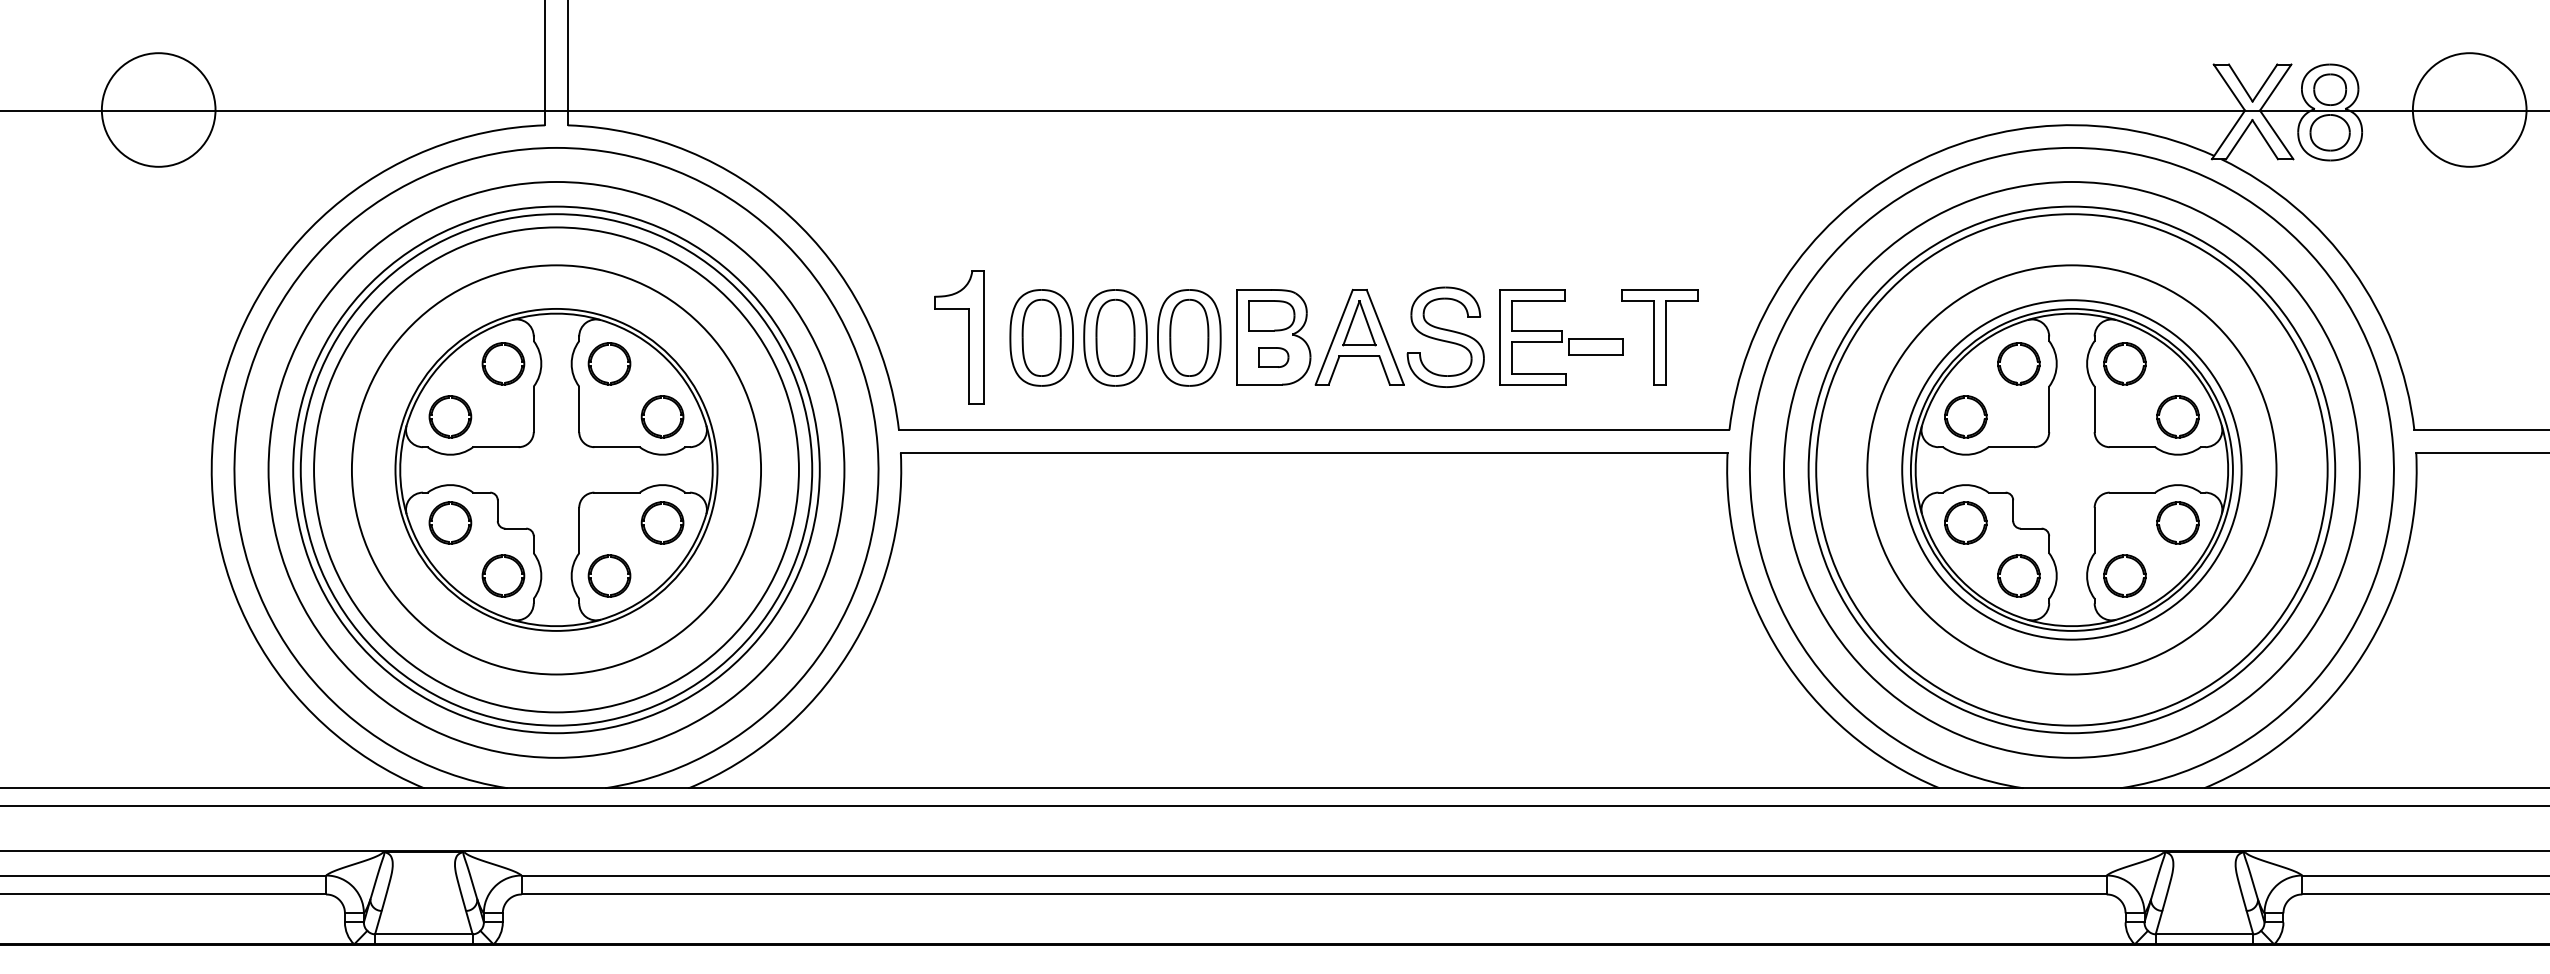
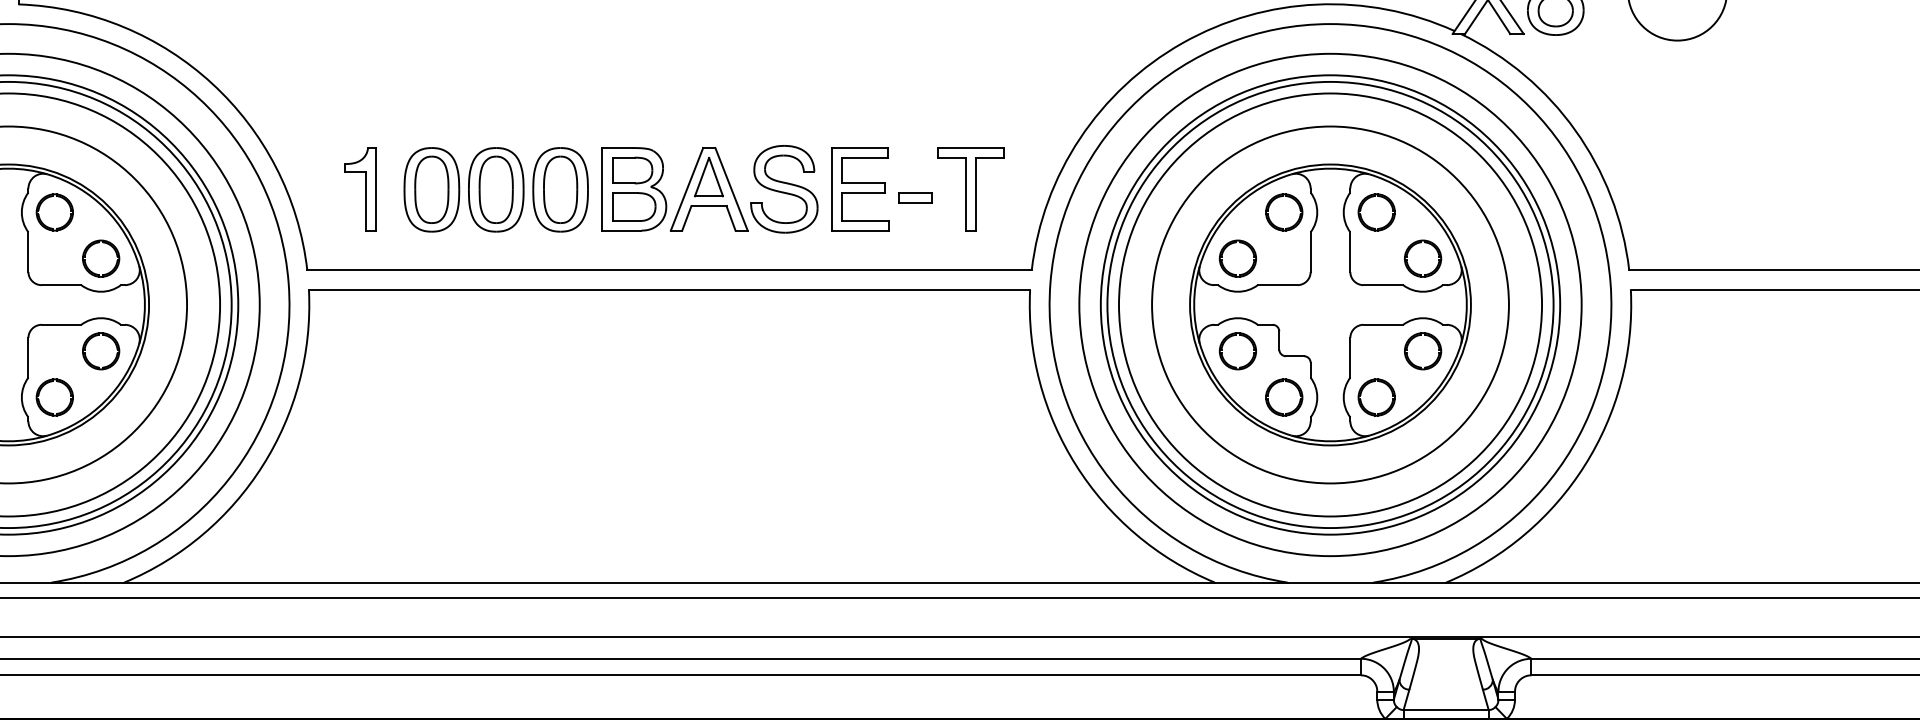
part: (959, 337) -> (360, 189), size x0.71
part: (1595, 347) -> (914, 198), size x0.71
part: (1273, 357) -> (634, 206), size x1.67
circle: (2071, 469) -> (1330, 304), size x1.43

